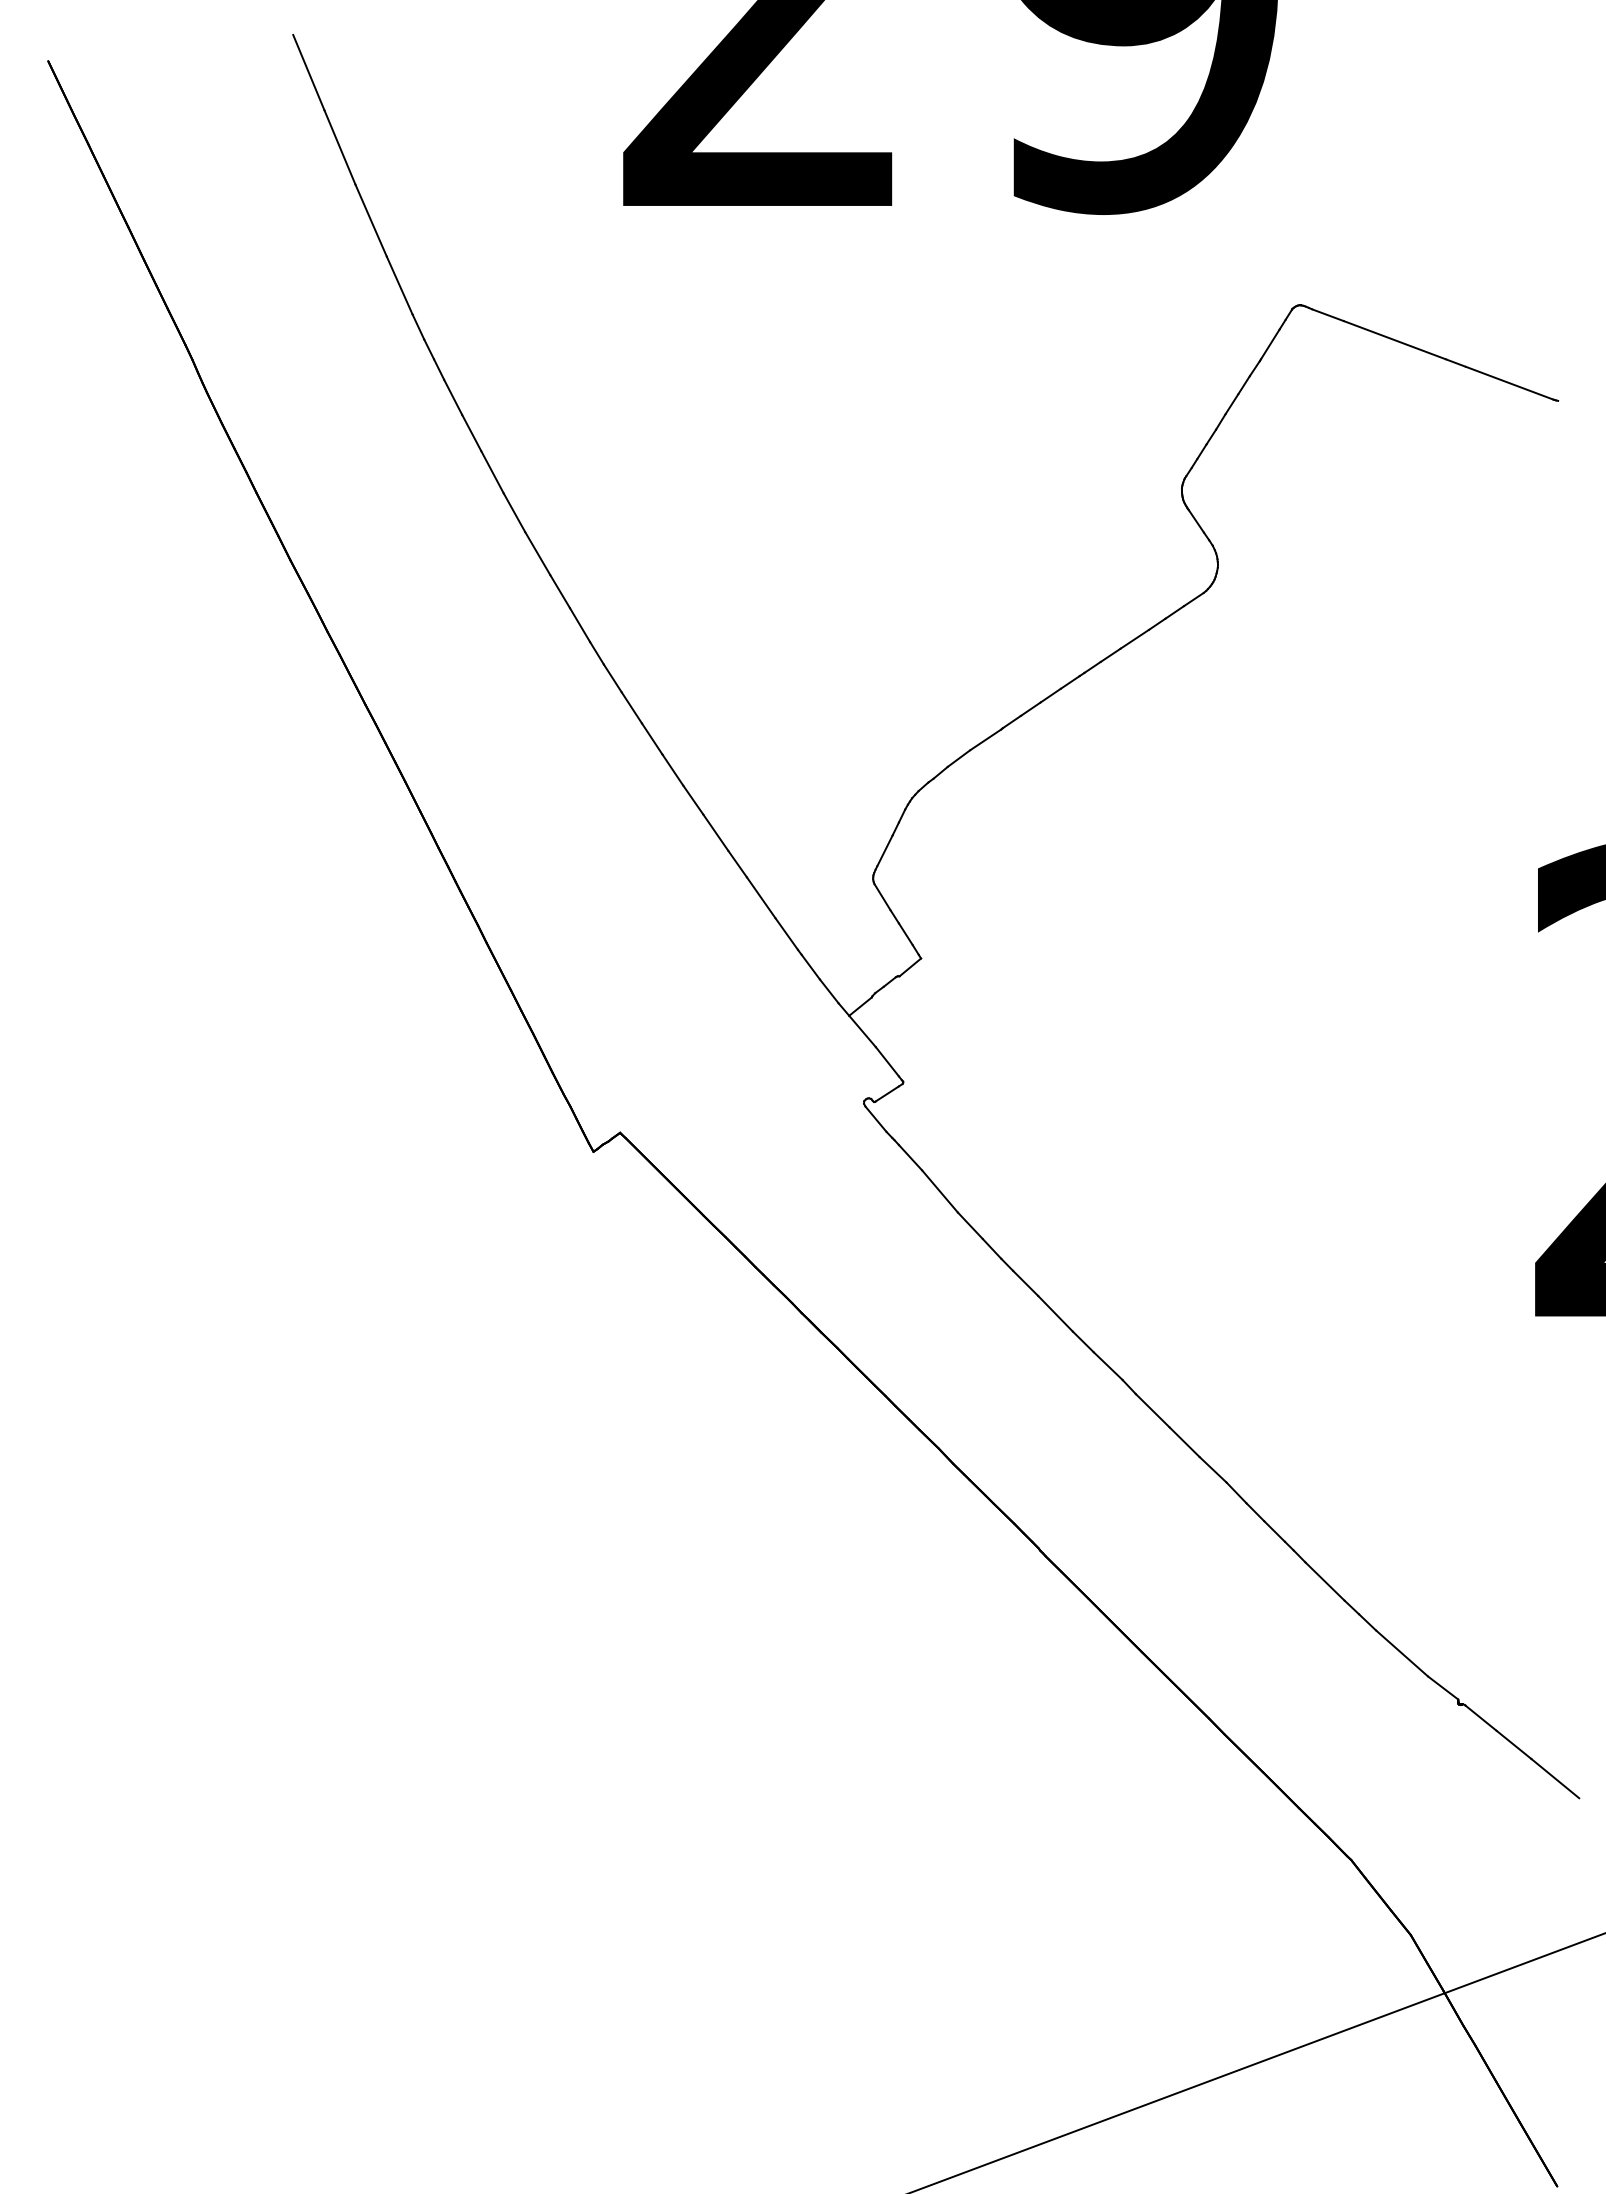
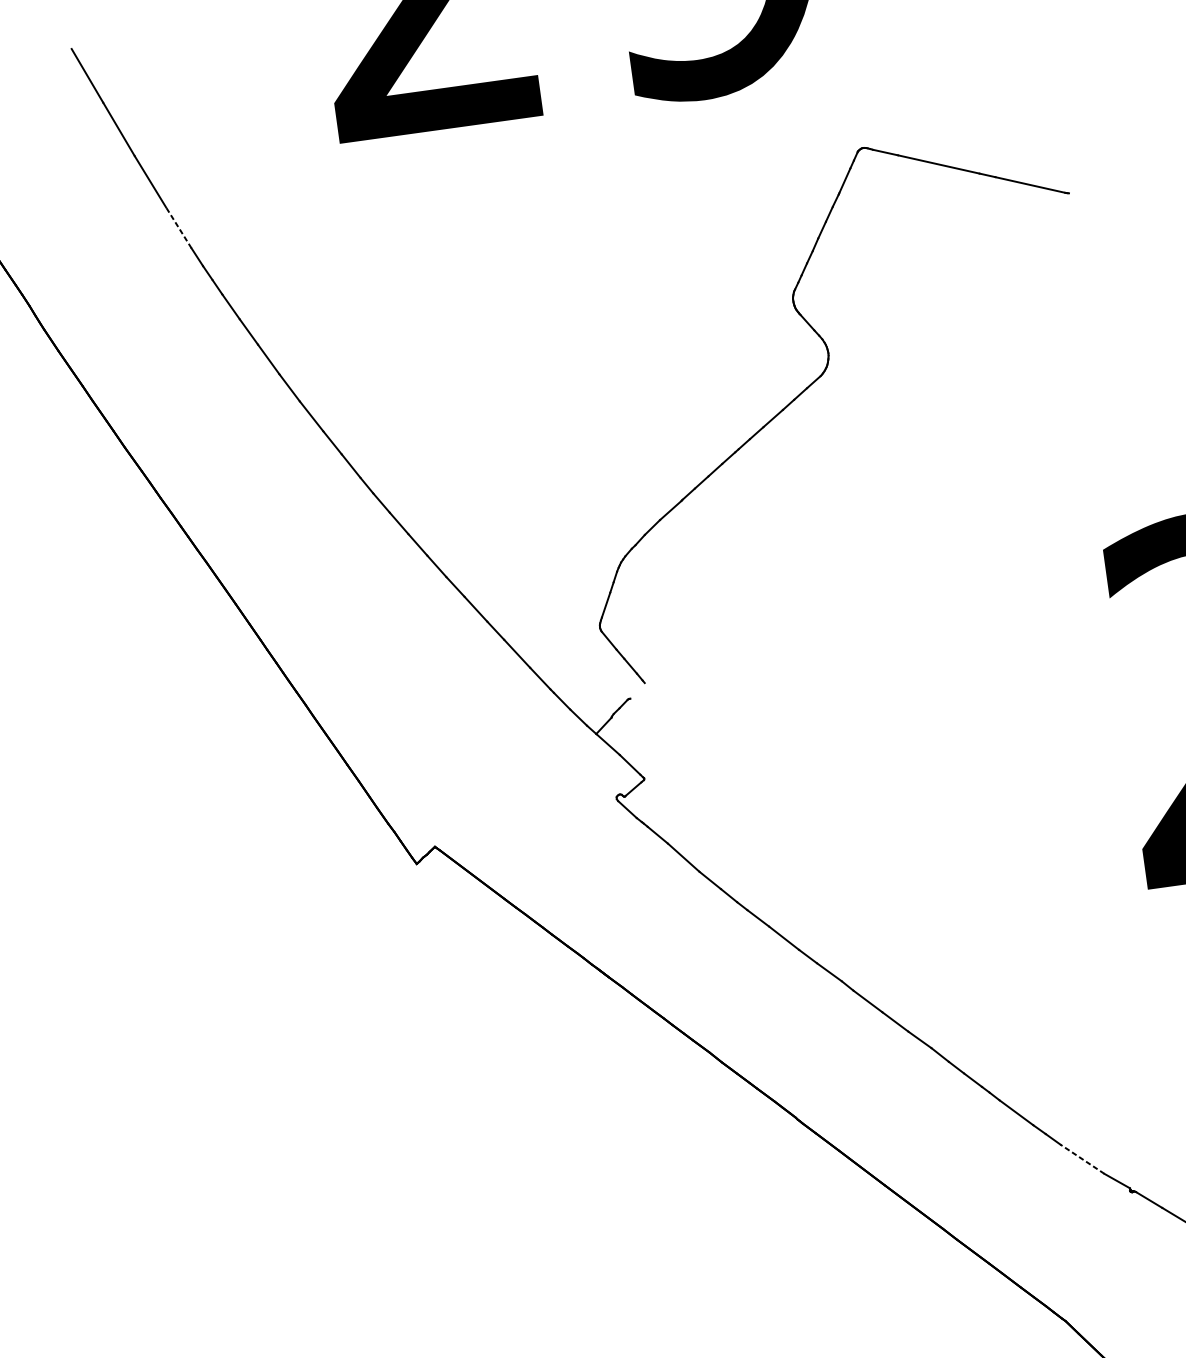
line: (399, 285) -> (178, 227), solid -> dashed
line: (910, 967) -> (637, 690), removed
line: (1402, 1653) -> (1082, 1159), solid -> dashed

